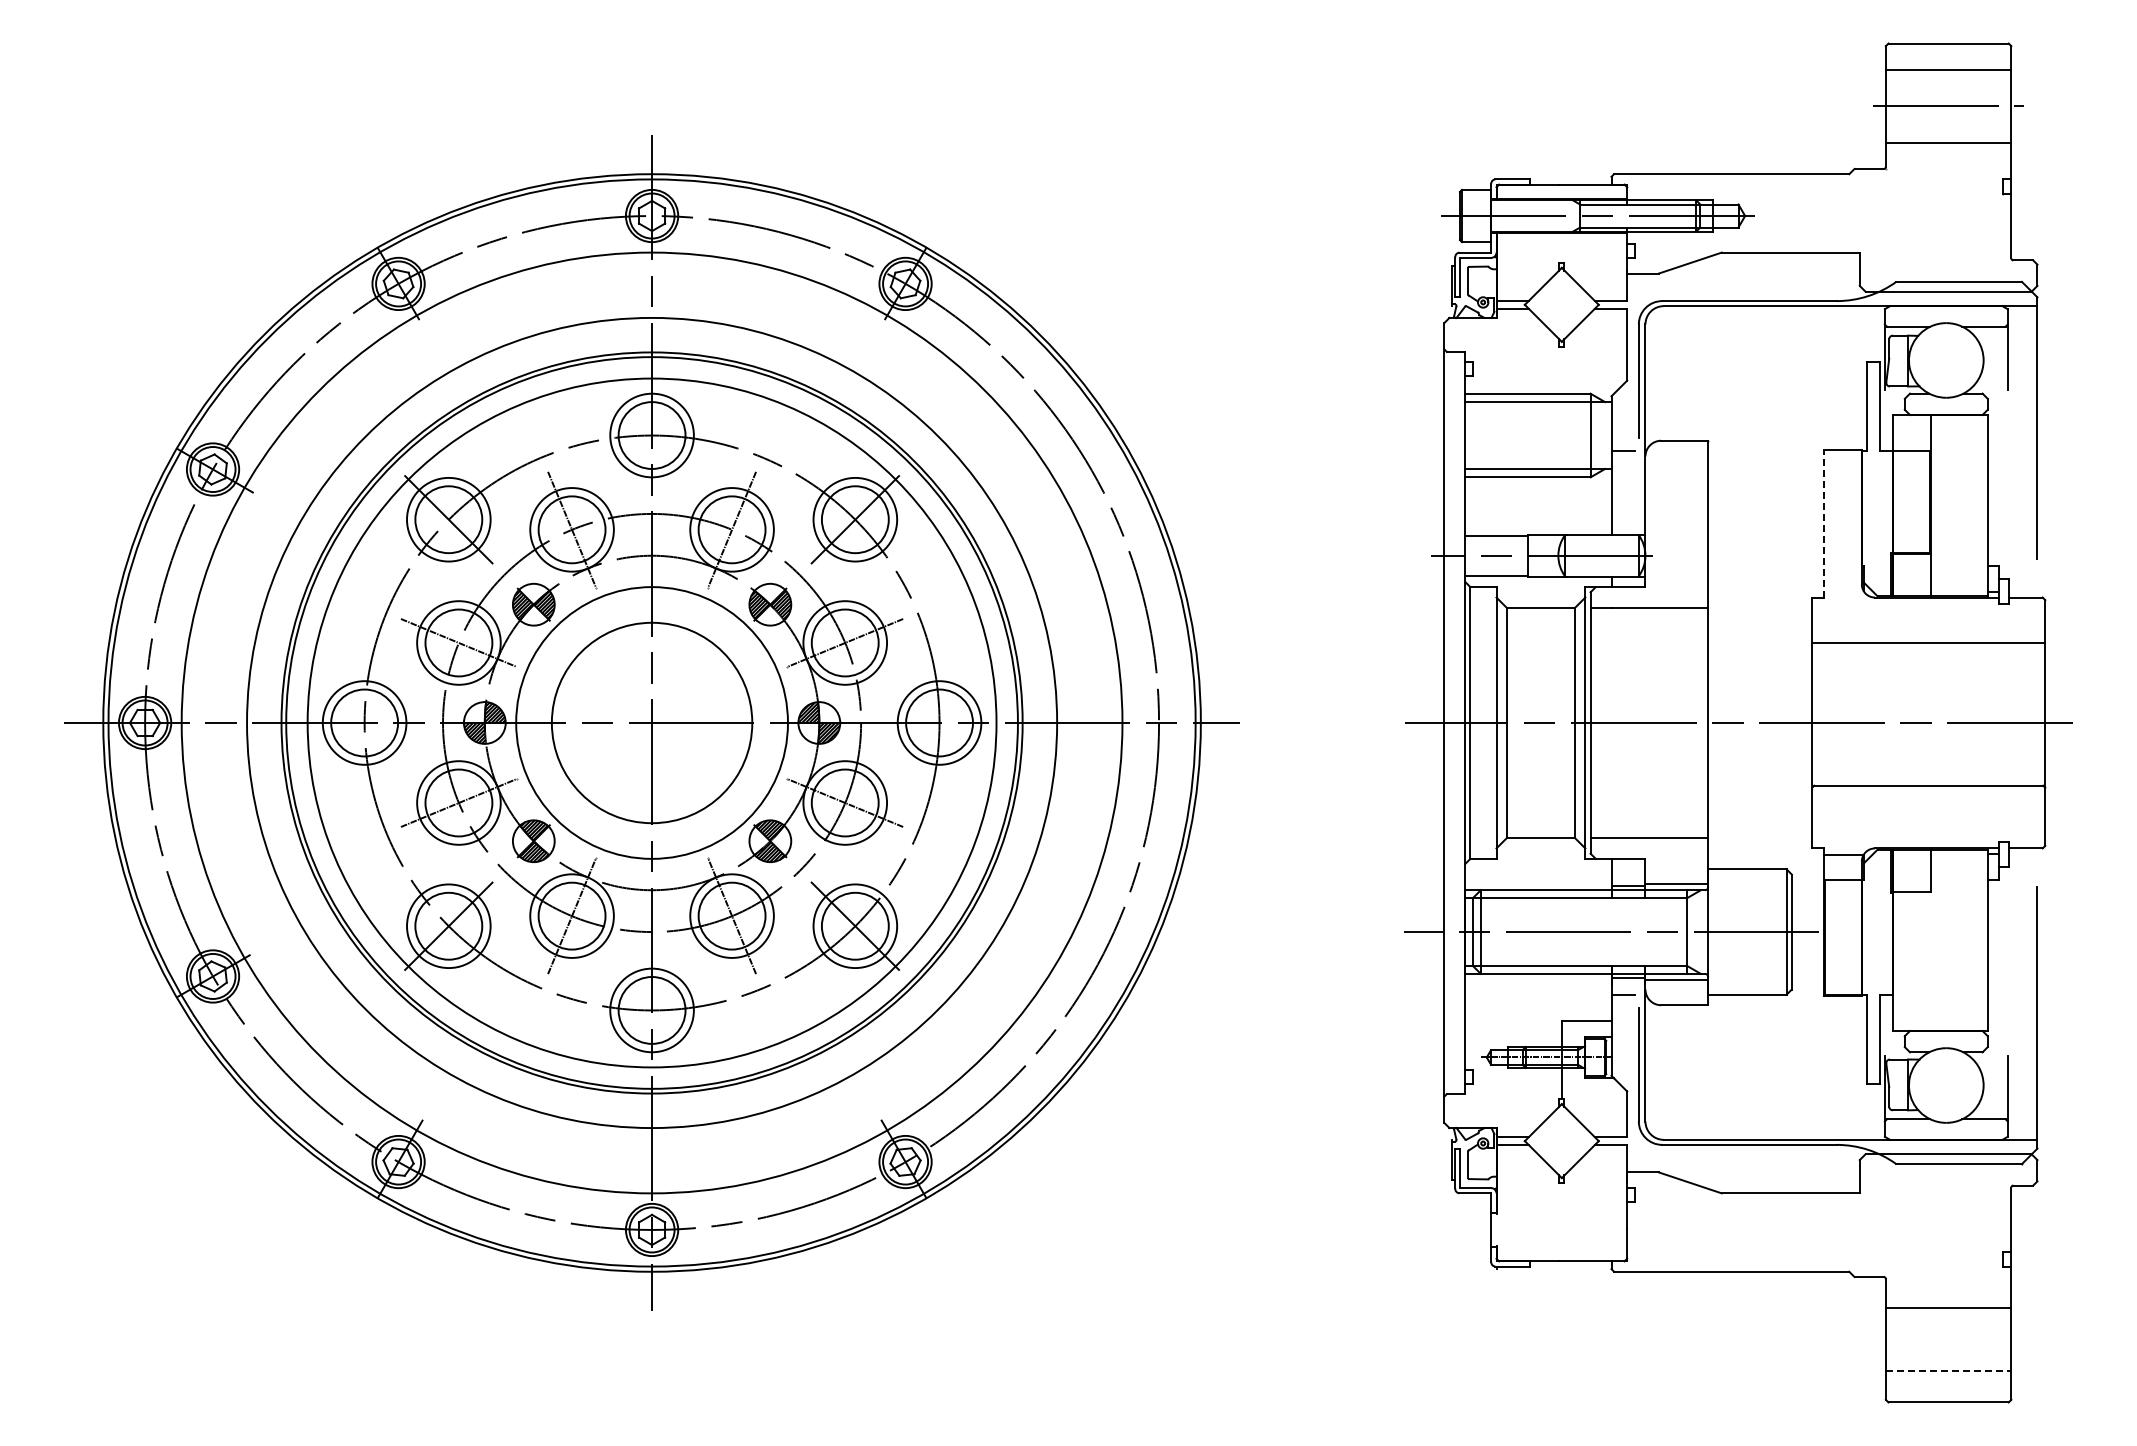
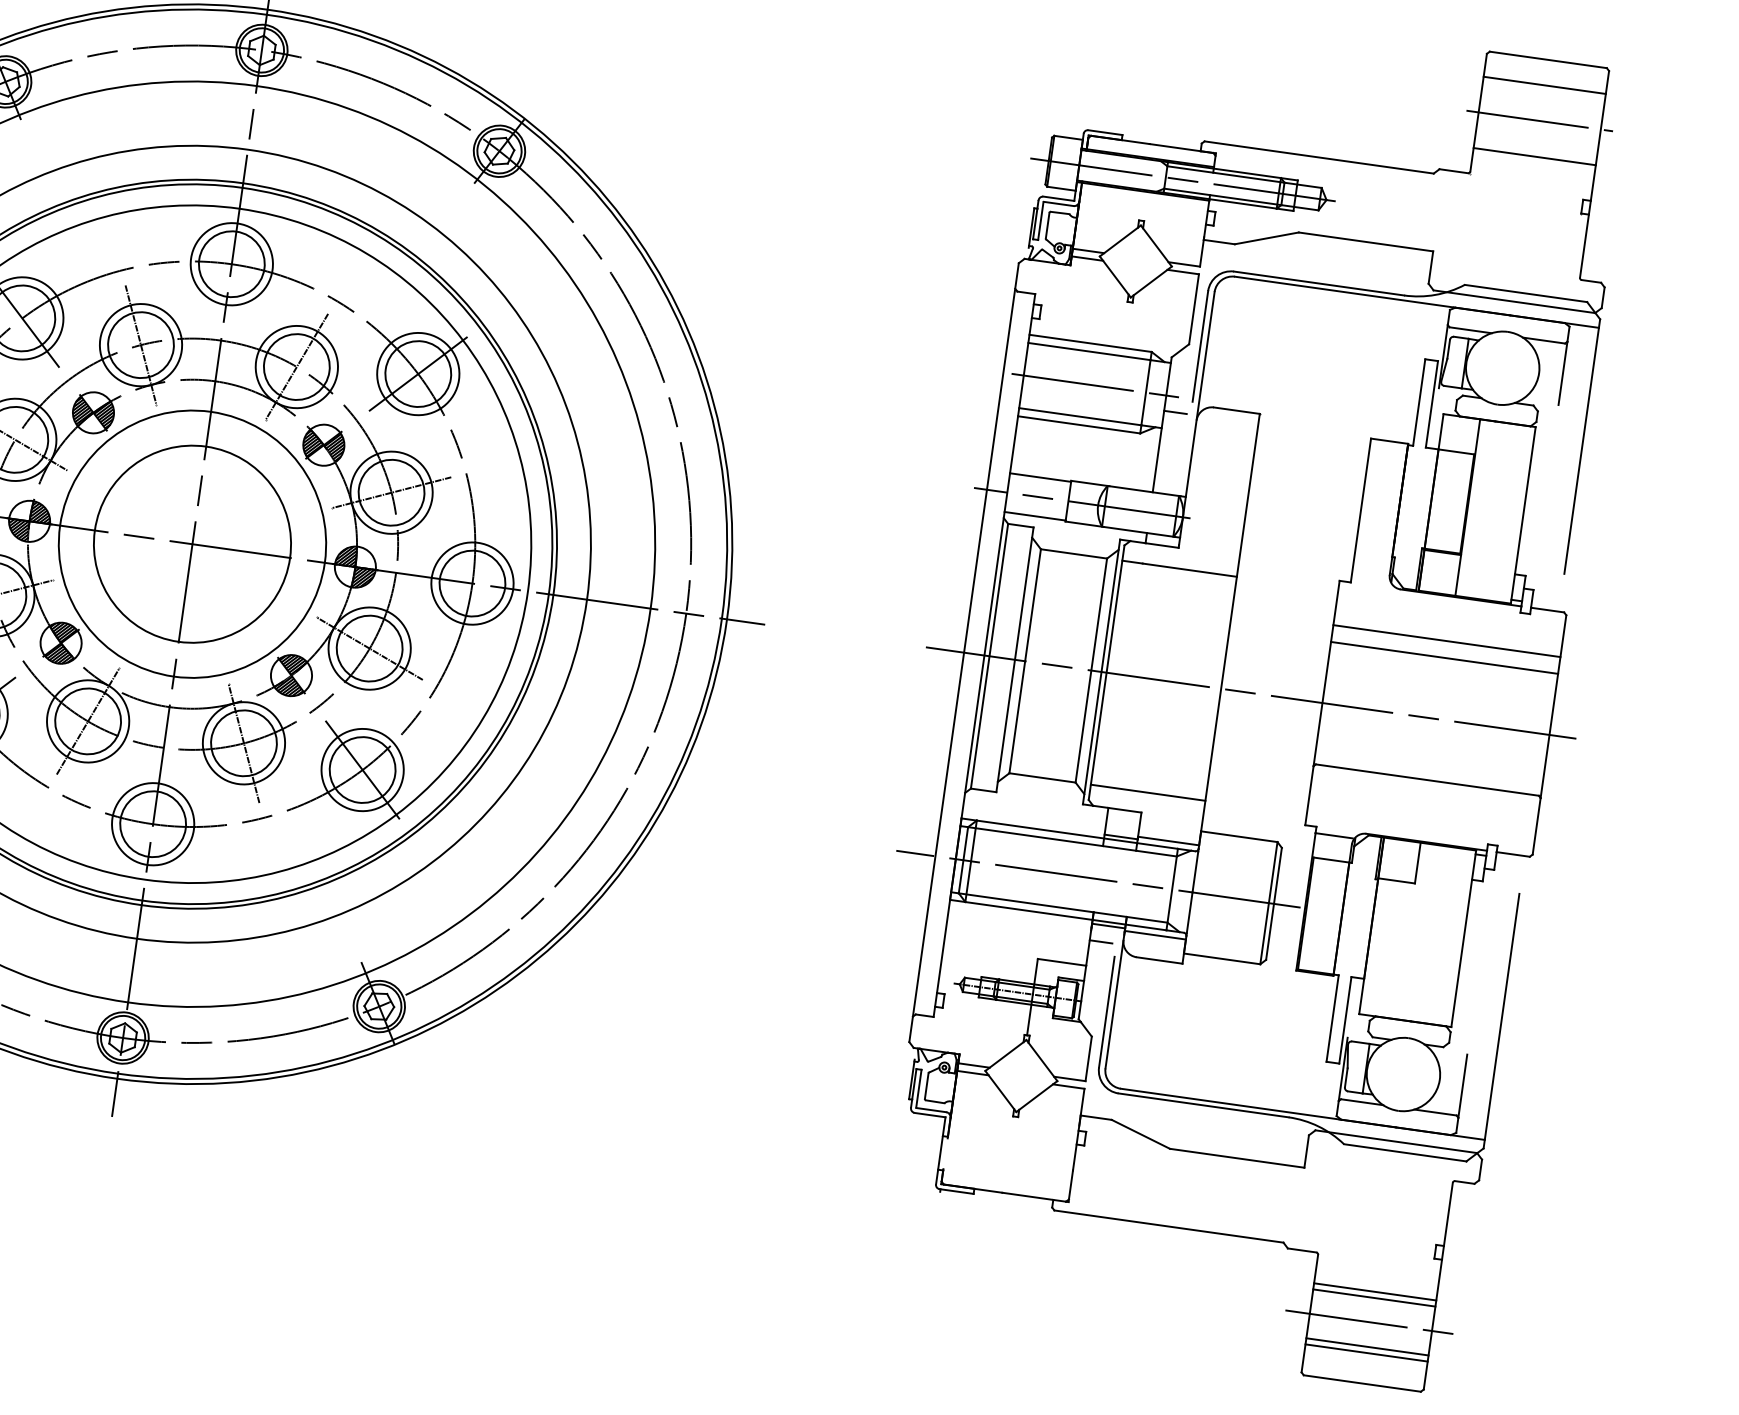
line: (1538, 435) -> (1095, 385), added
line: (1823, 523) -> (1360, 510), dashed -> solid
line: (1928, 660) -> (1444, 658), added
line: (1948, 1314) -> (1374, 1297), added
line: (1948, 1339) -> (1370, 1322), added
line: (1948, 1364) -> (1367, 1346), added
line: (1948, 1371) -> (1366, 1353), dashed -> solid

